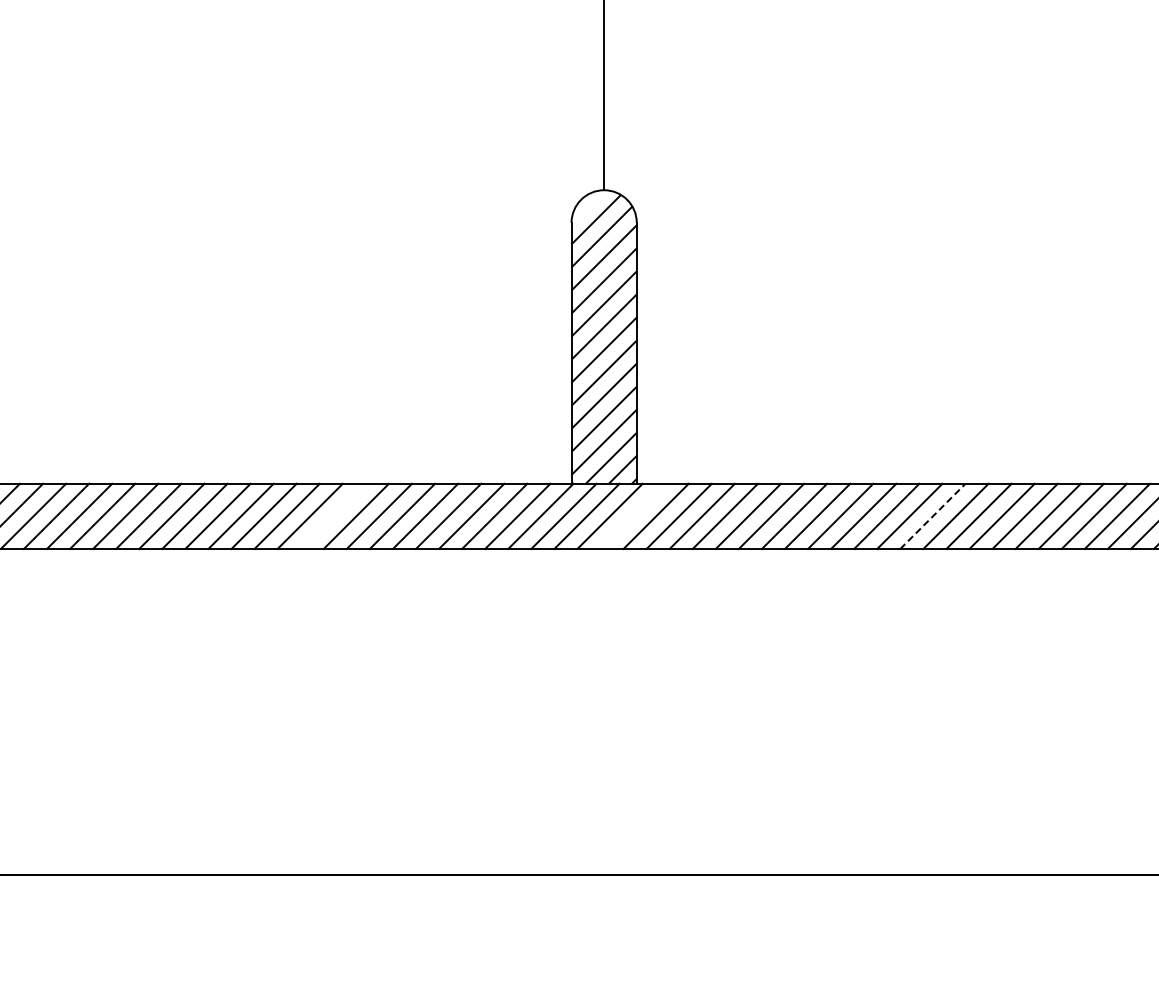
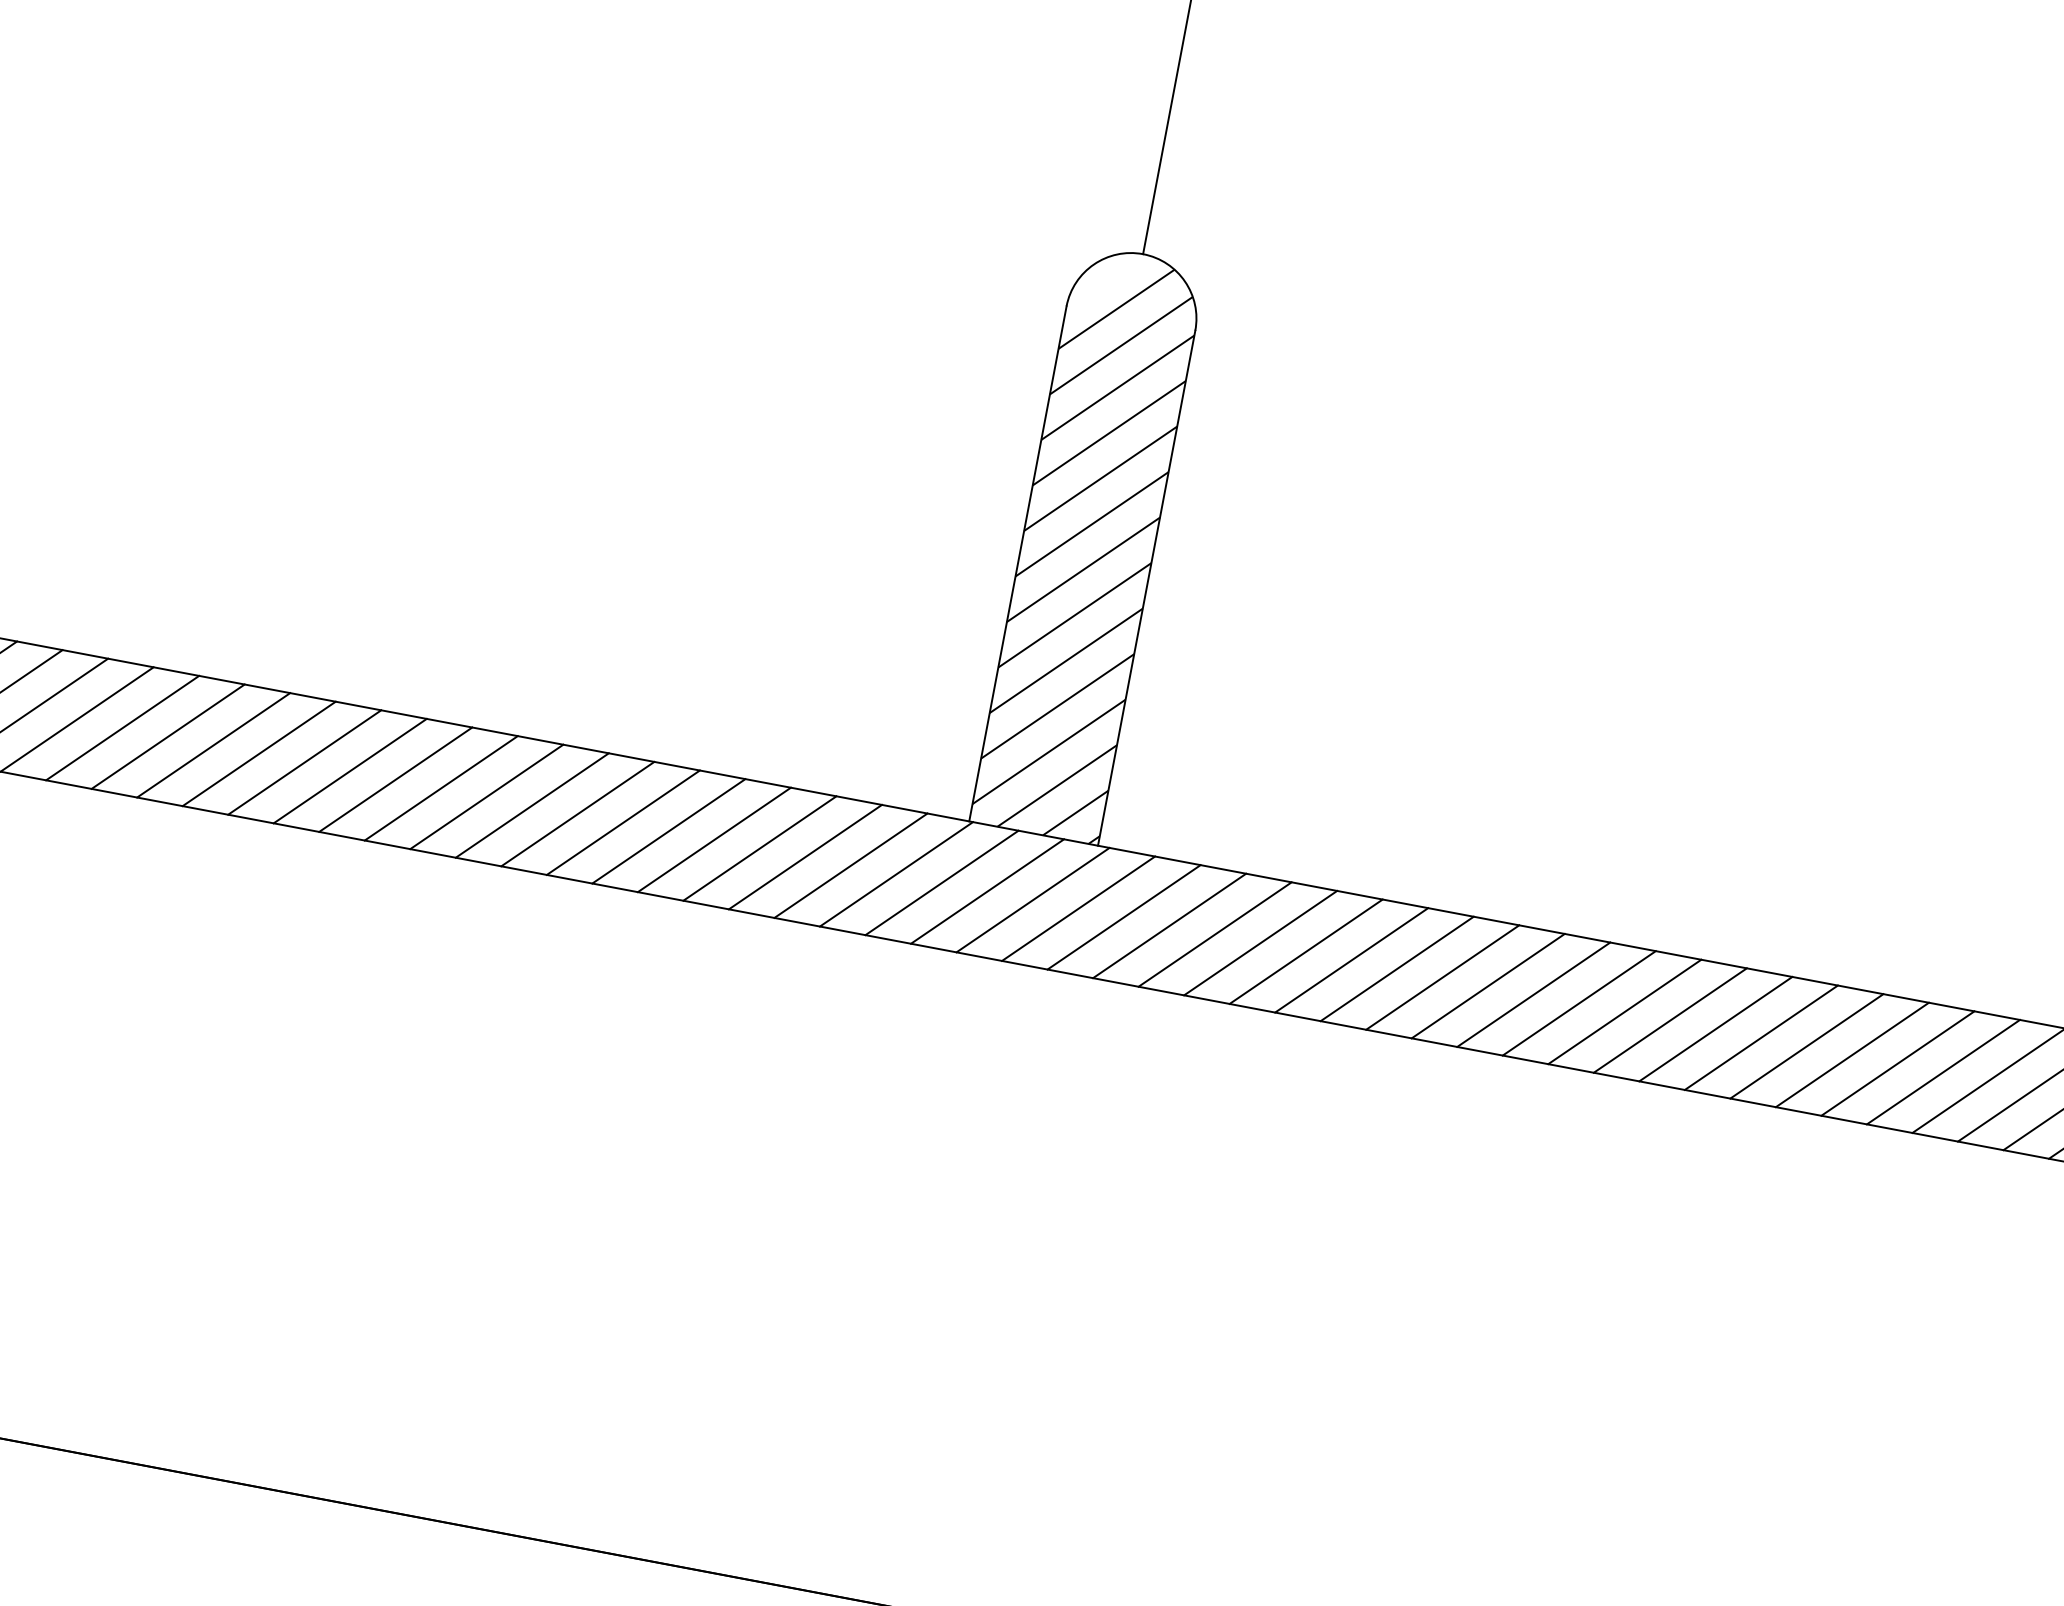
line: (332, 516) -> (485, 796), added
line: (632, 516) -> (1077, 908), added
line: (933, 516) -> (1671, 1020), dashed -> solid

